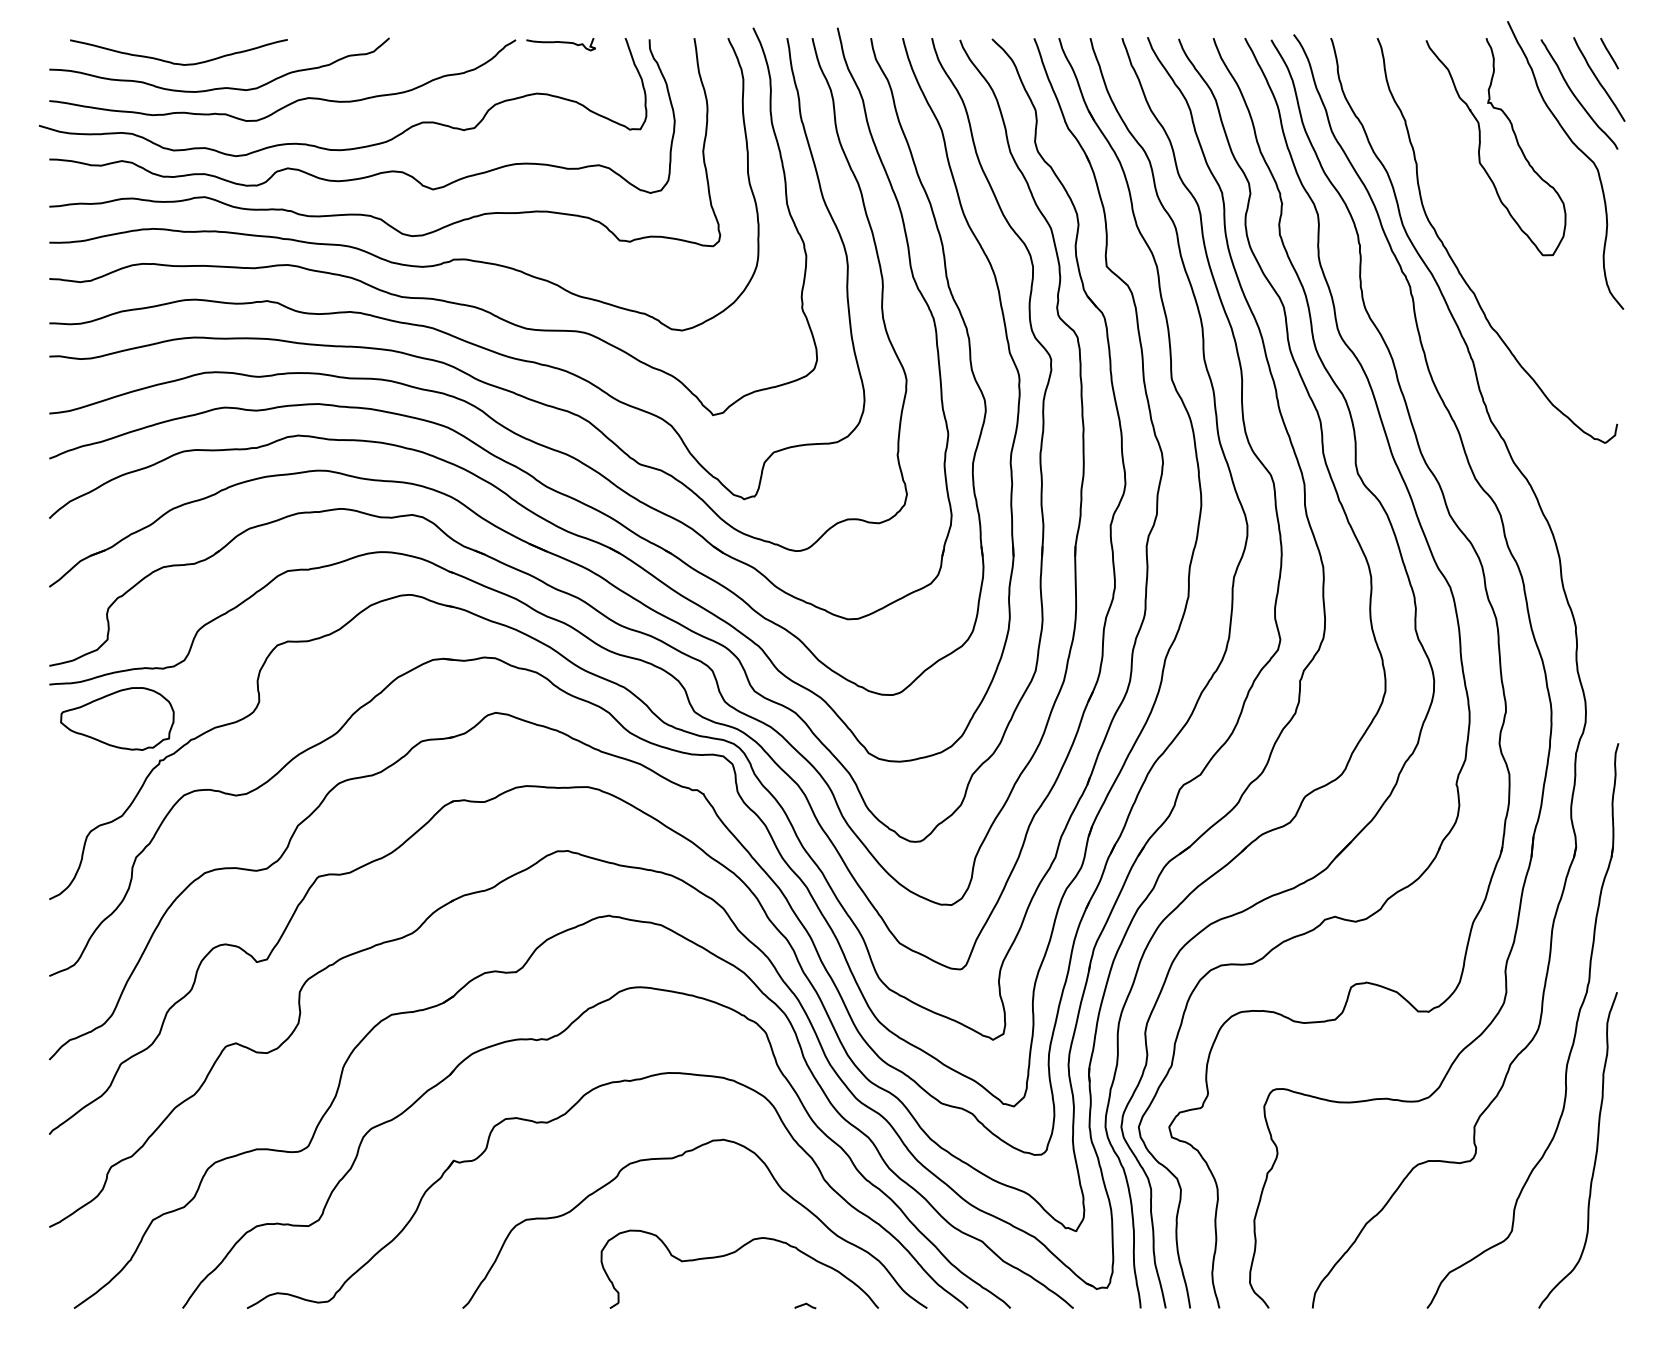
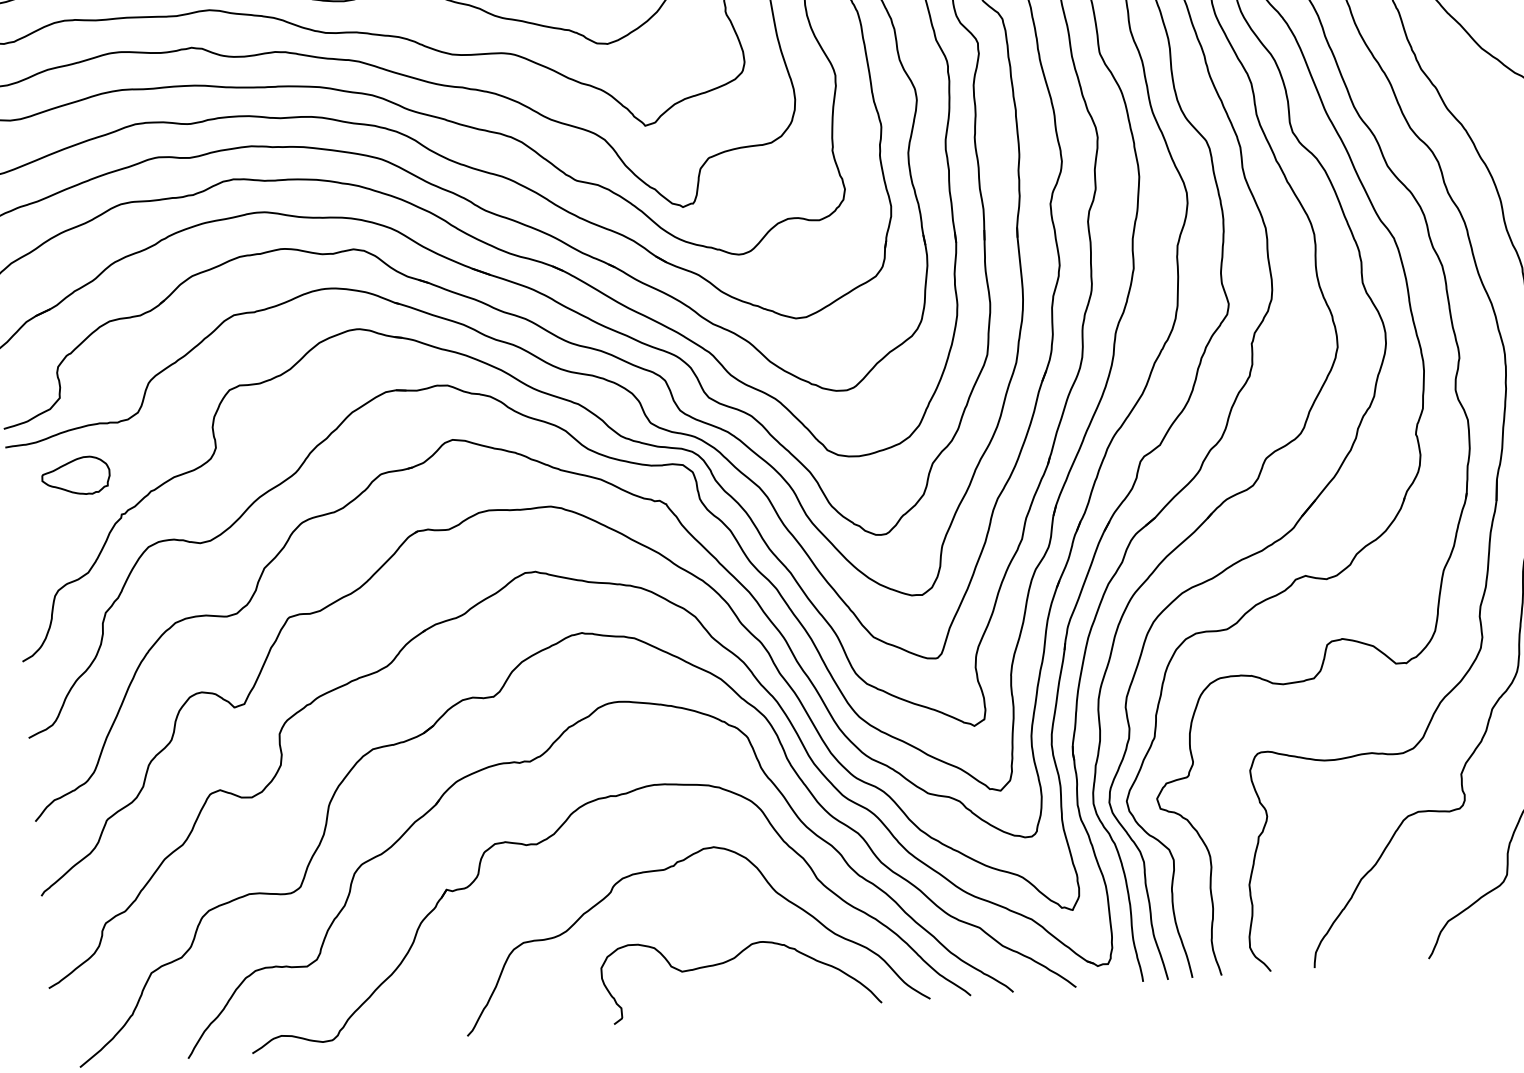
part: (117, 718) -> (75, 475), size x0.6
line: (805, 1304) -> (808, 1004), removed

